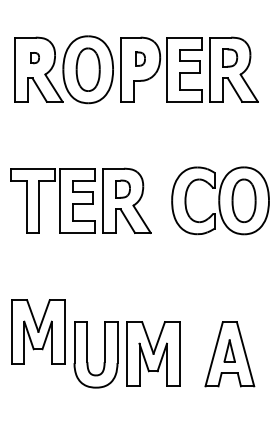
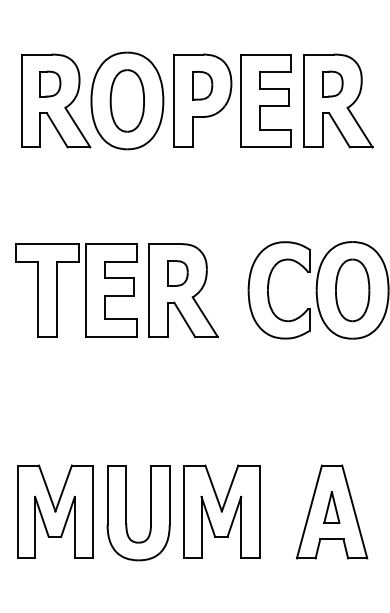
part: (34, 57) -> (49, 83), size x1.67
part: (140, 58) -> (202, 84), size x1.43
part: (38, 331) -> (55, 510), moved

